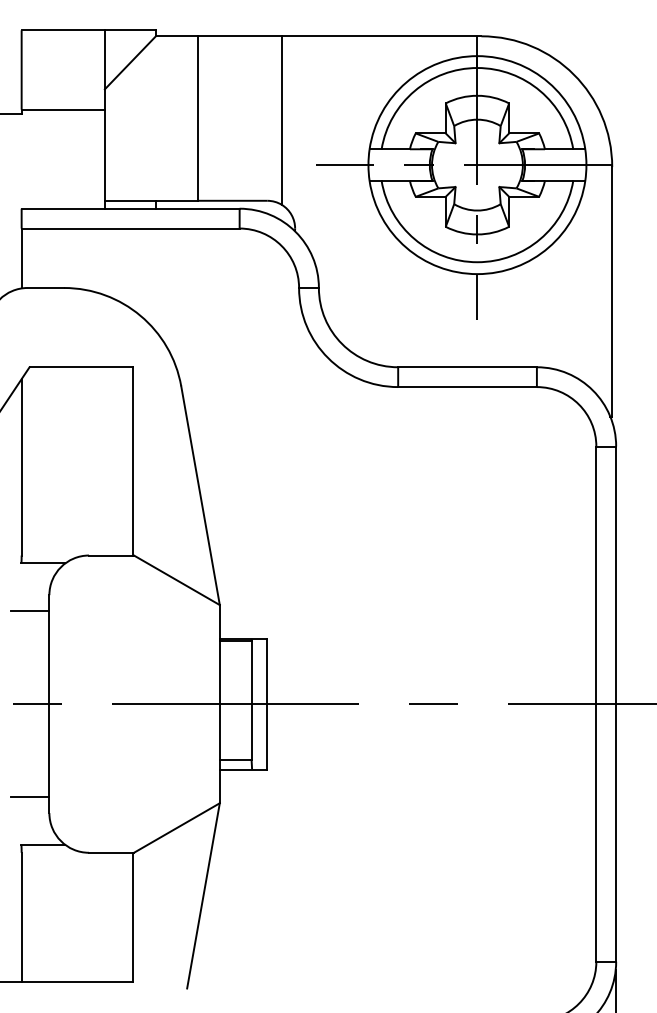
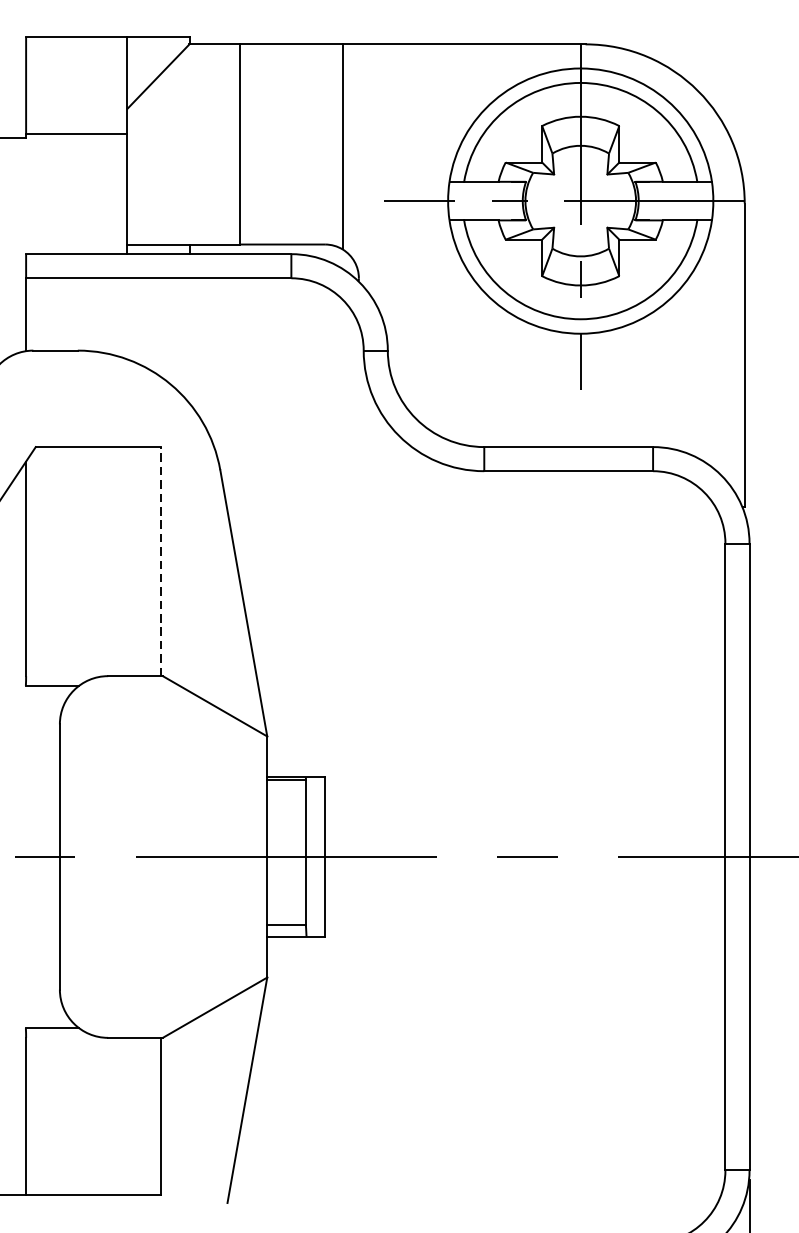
line: (132, 460) -> (161, 560), solid -> dashed
line: (30, 611) -> (36, 744), removed
line: (30, 797) -> (36, 970), removed

